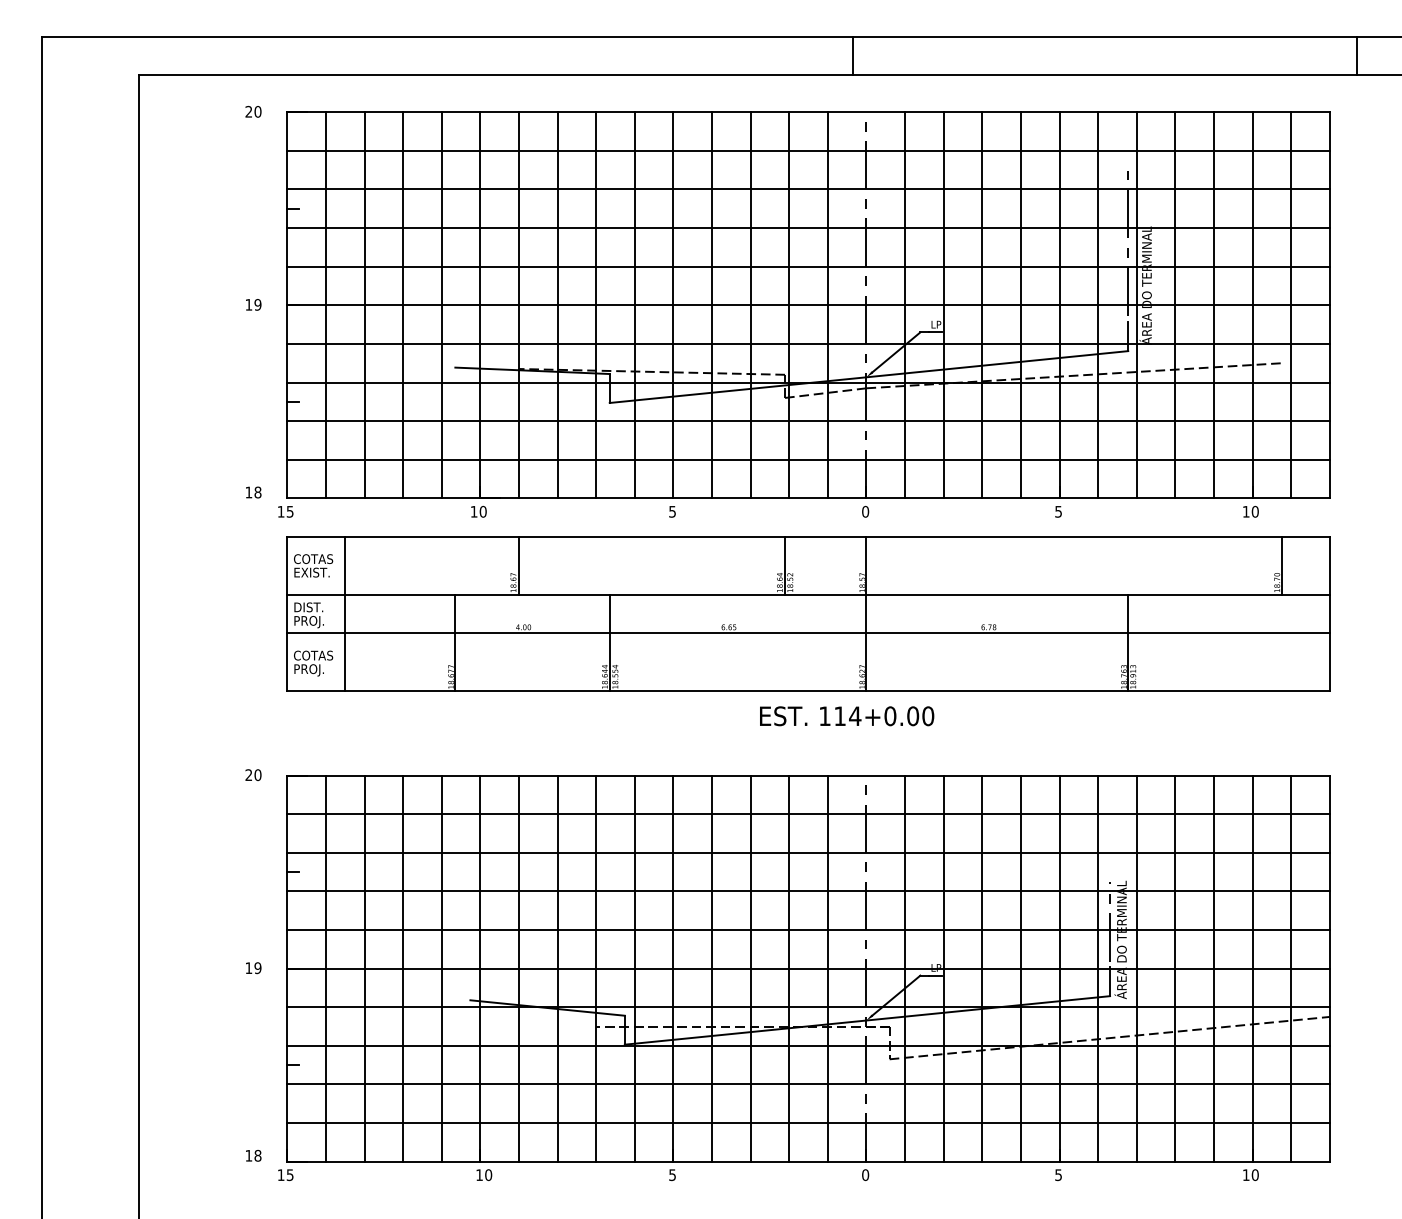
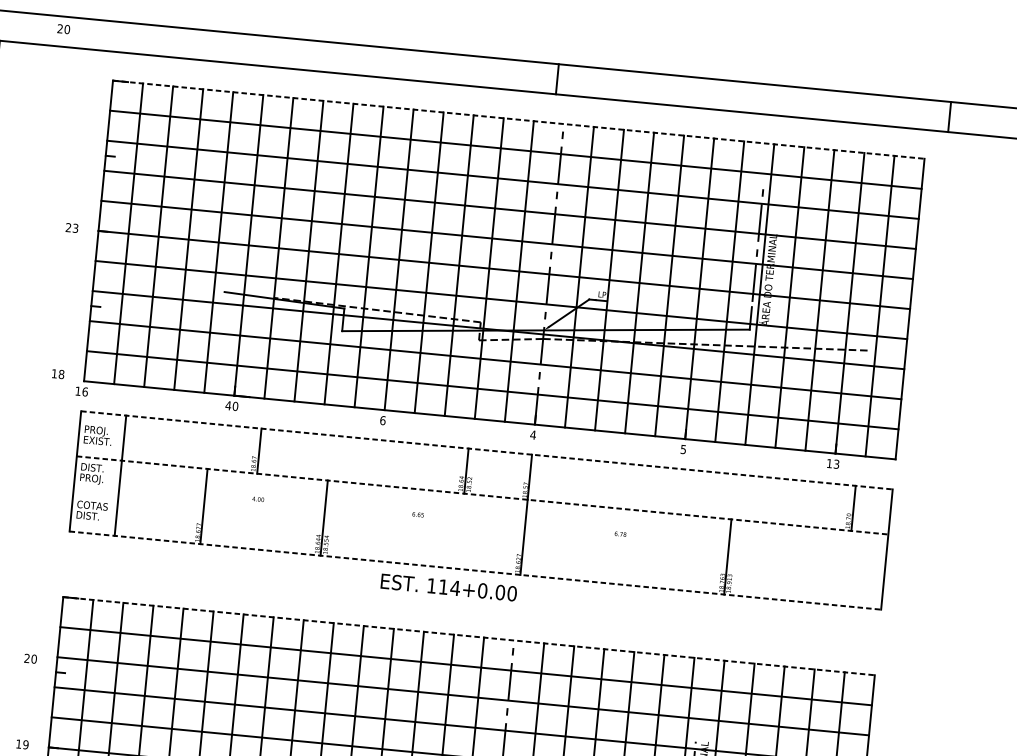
text: (253, 111) -> (63, 28), moved
line: (809, 112) -> (519, 119), solid -> dashed
text: (253, 304) -> (72, 227), 19 -> 23
text: (289, 511) -> (84, 391), 15 -> 16
text: (473, 511) -> (227, 405), 10 -> 40
text: (672, 511) -> (382, 420), 5 -> 6
text: (865, 511) -> (533, 434), 0 -> 4
text: (1254, 511) -> (836, 463), 10 -> 13
line: (809, 536) -> (487, 450), solid -> dashed
text: (313, 560) -> (99, 431), COTAS -> PROJ.
line: (809, 594) -> (483, 495), solid -> dashed
line: (808, 633) -> (479, 525), removed
text: (309, 670) -> (88, 516), PROJ. -> DIST.
line: (809, 691) -> (476, 570), solid -> dashed
text: (847, 716) -> (449, 587), moved
text: (253, 774) -> (30, 658), moved
line: (809, 775) -> (469, 636), solid -> dashed

